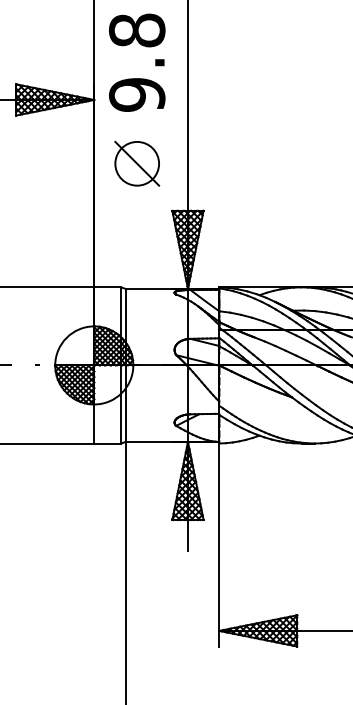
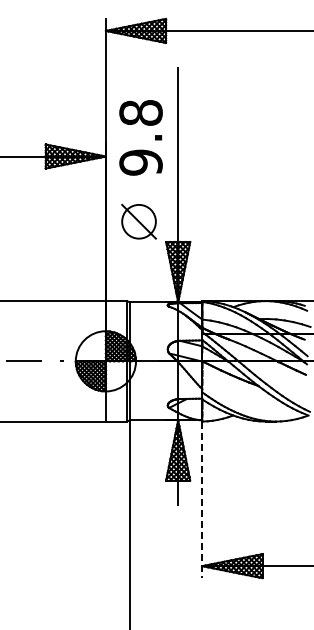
text: (136, 62) -> (140, 137), moved
part: (136, 163) -> (138, 221), moved
line: (219, 545) -> (202, 500), solid -> dashed

